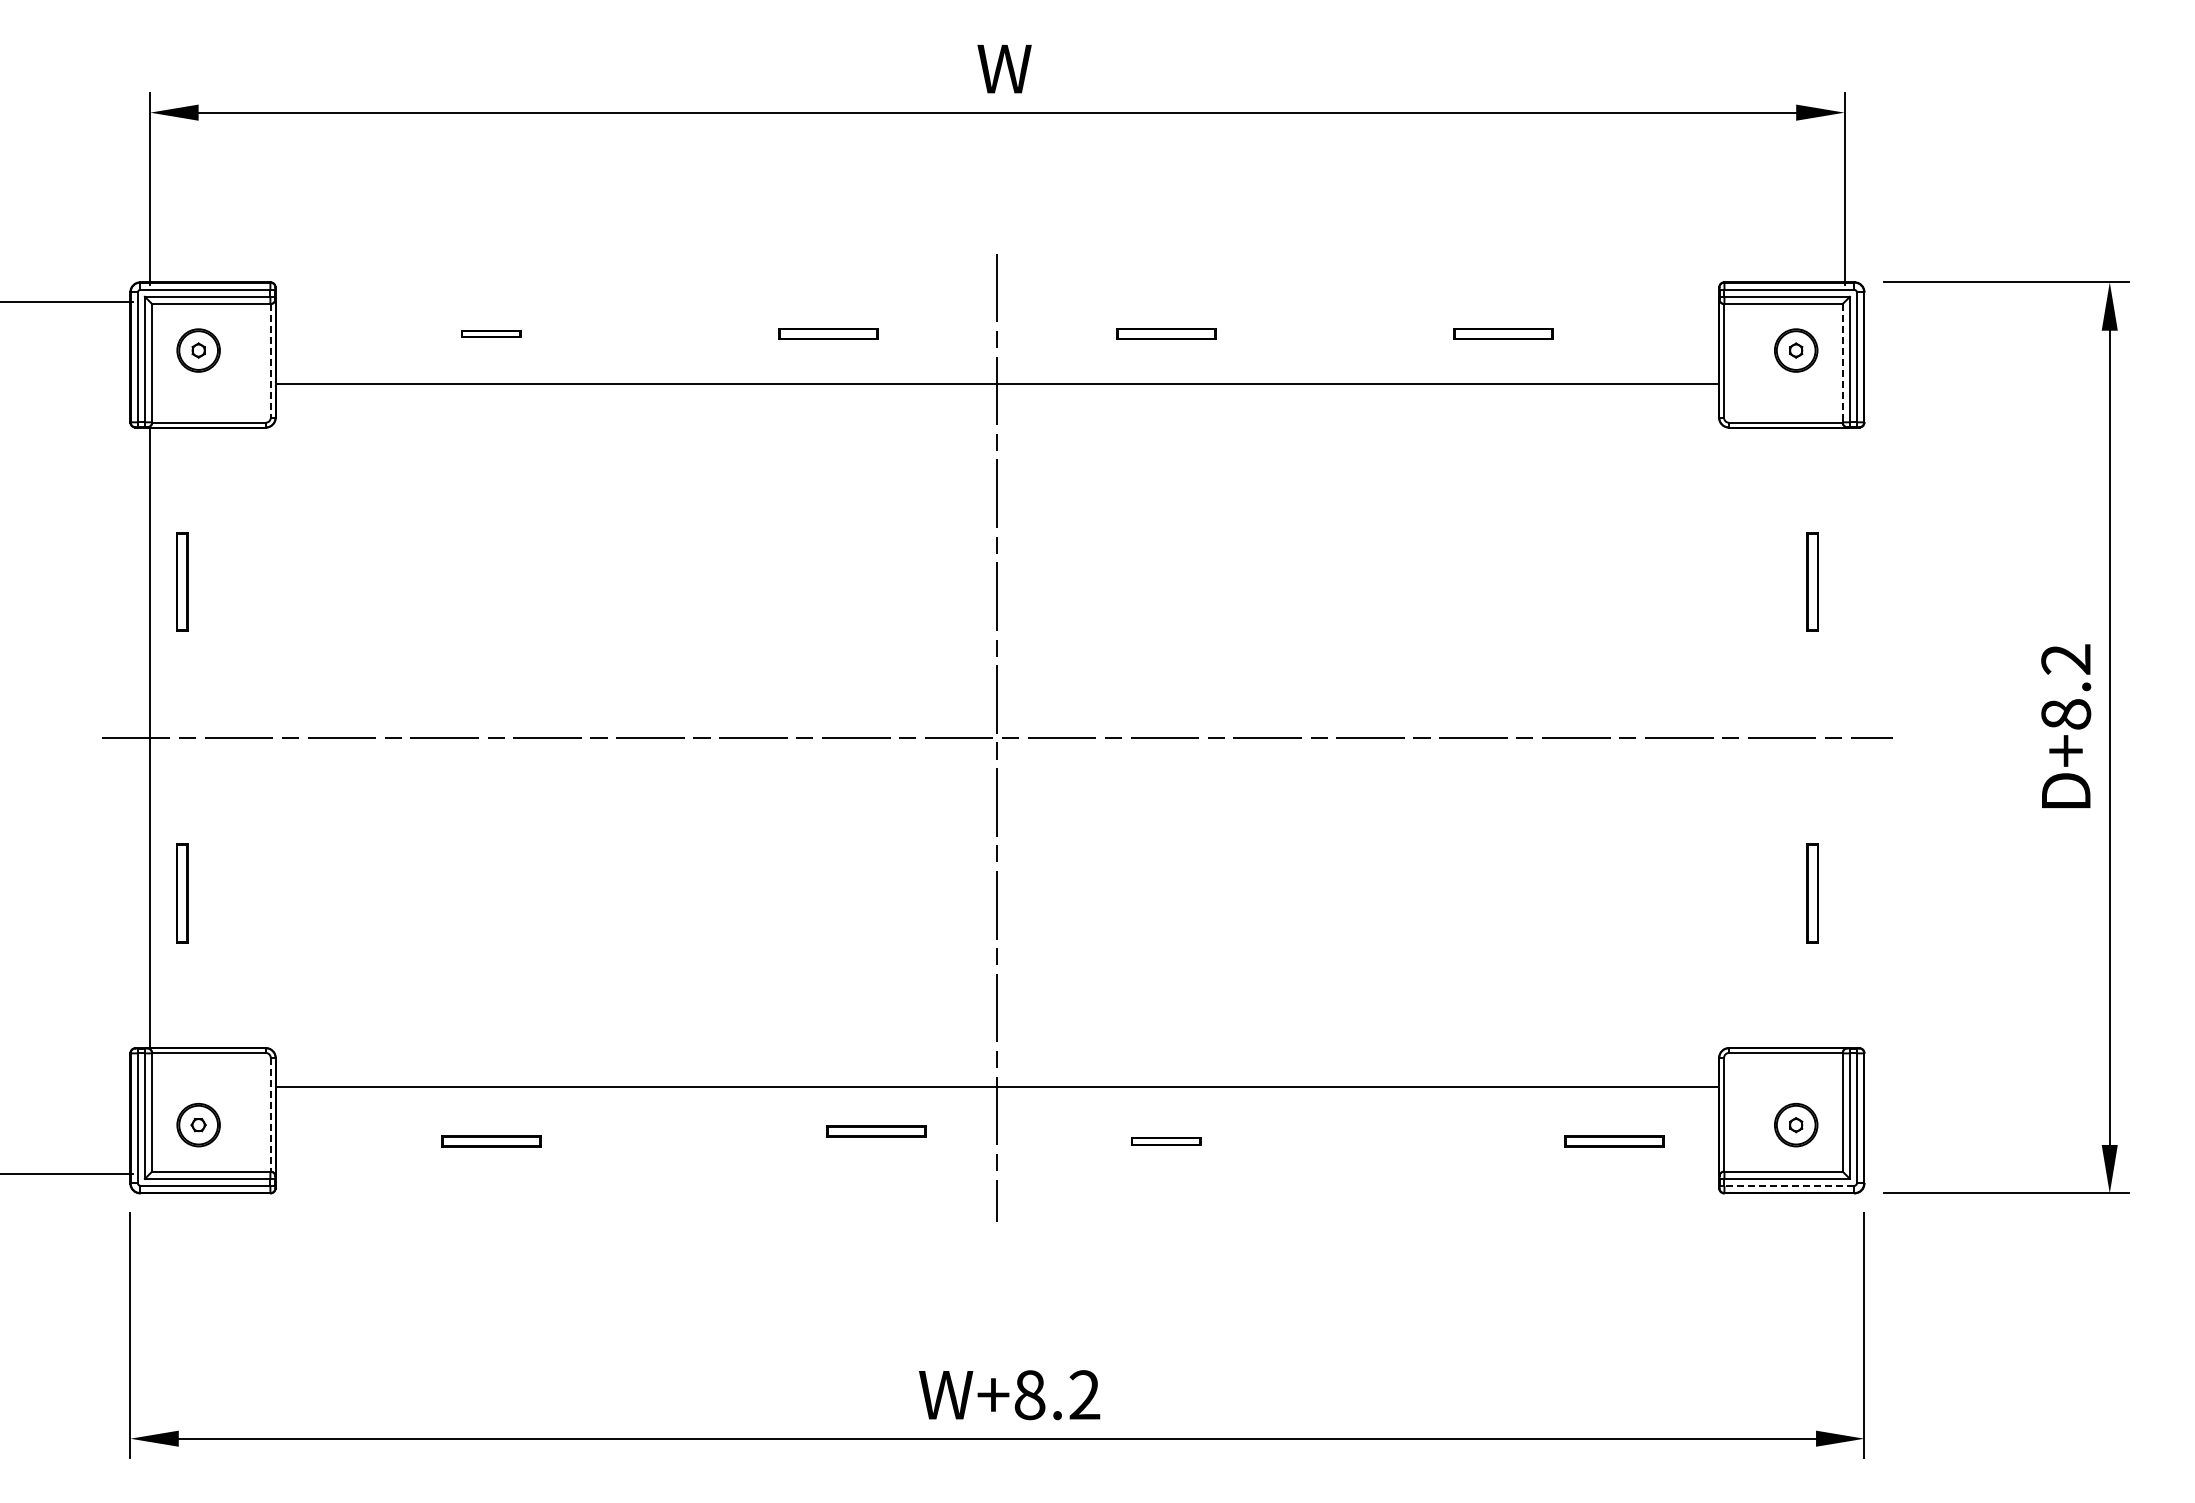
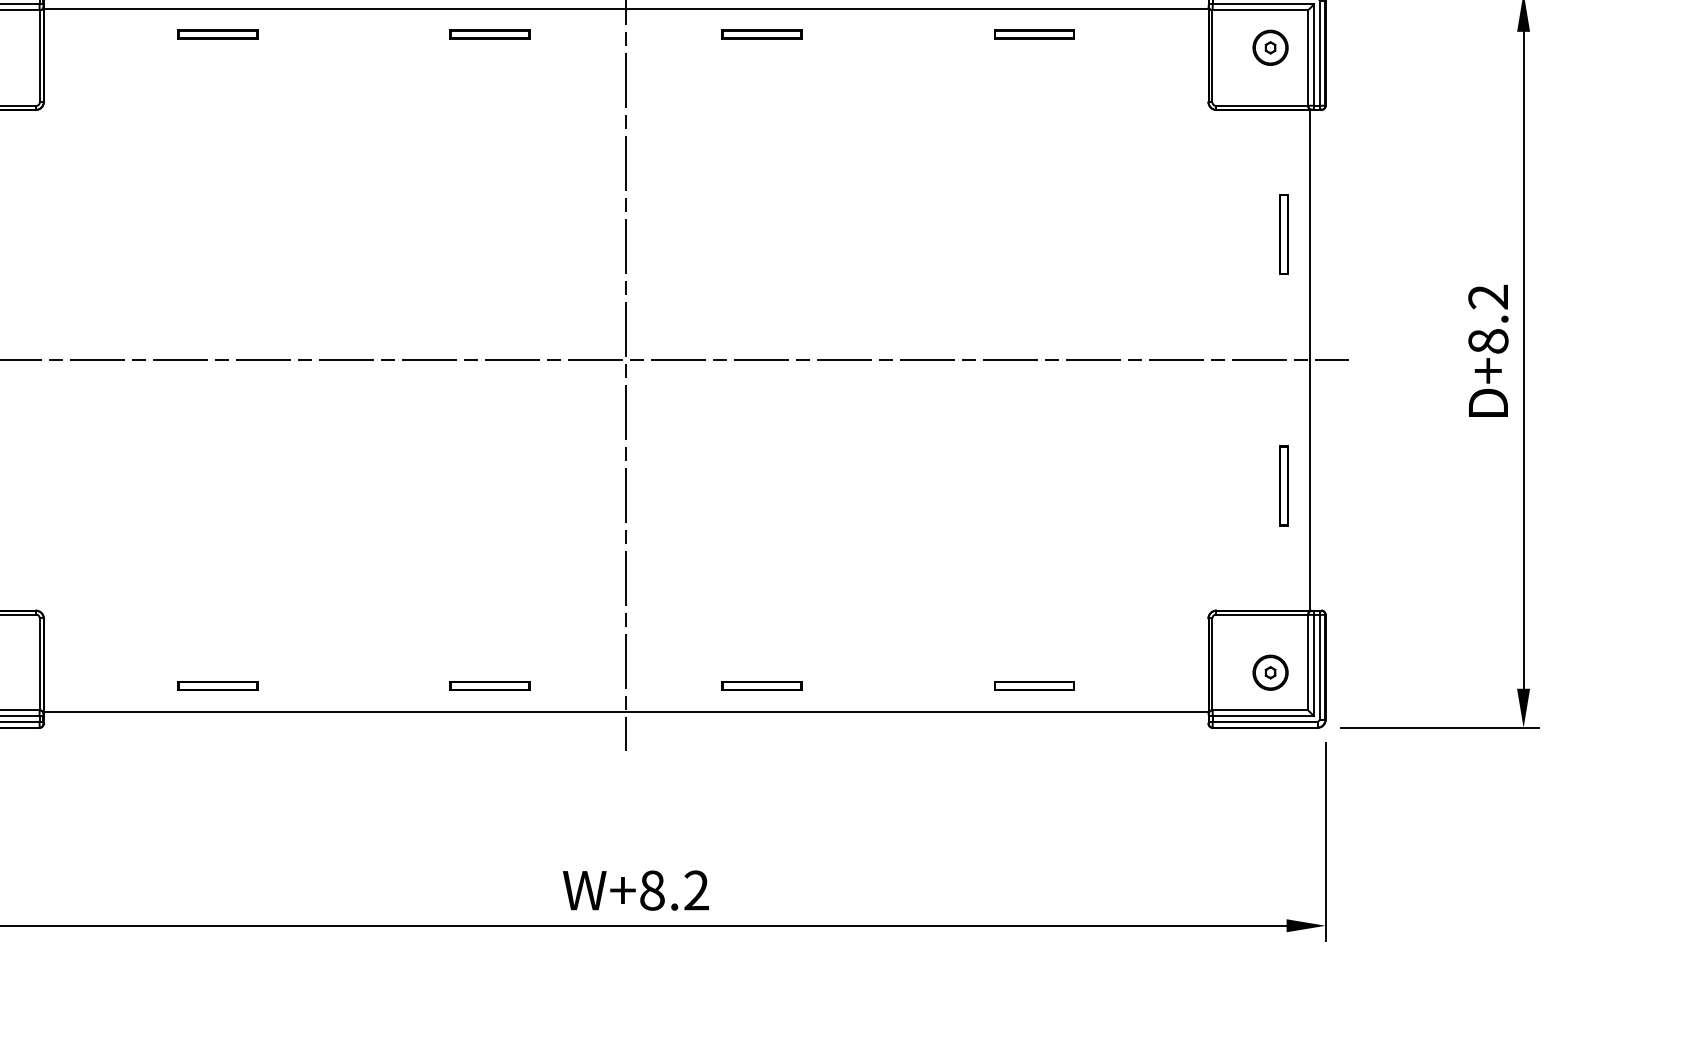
part: (491, 333) -> (217, 34), size x1.67
line: (270, 360) -> (39, 55), dashed -> solid
line: (1842, 363) -> (1307, 58), dashed -> solid
line: (997, 384) -> (626, 9), moved
line: (1844, 737) -> (1309, 360), added
line: (997, 1086) -> (626, 711), moved
line: (270, 1114) -> (39, 664), dashed -> solid
part: (876, 1131) -> (489, 685), moved
part: (1166, 1141) -> (762, 685), size x1.43
part: (1614, 1141) -> (1034, 685), moved
line: (1788, 1185) -> (1264, 721), dashed -> solid

